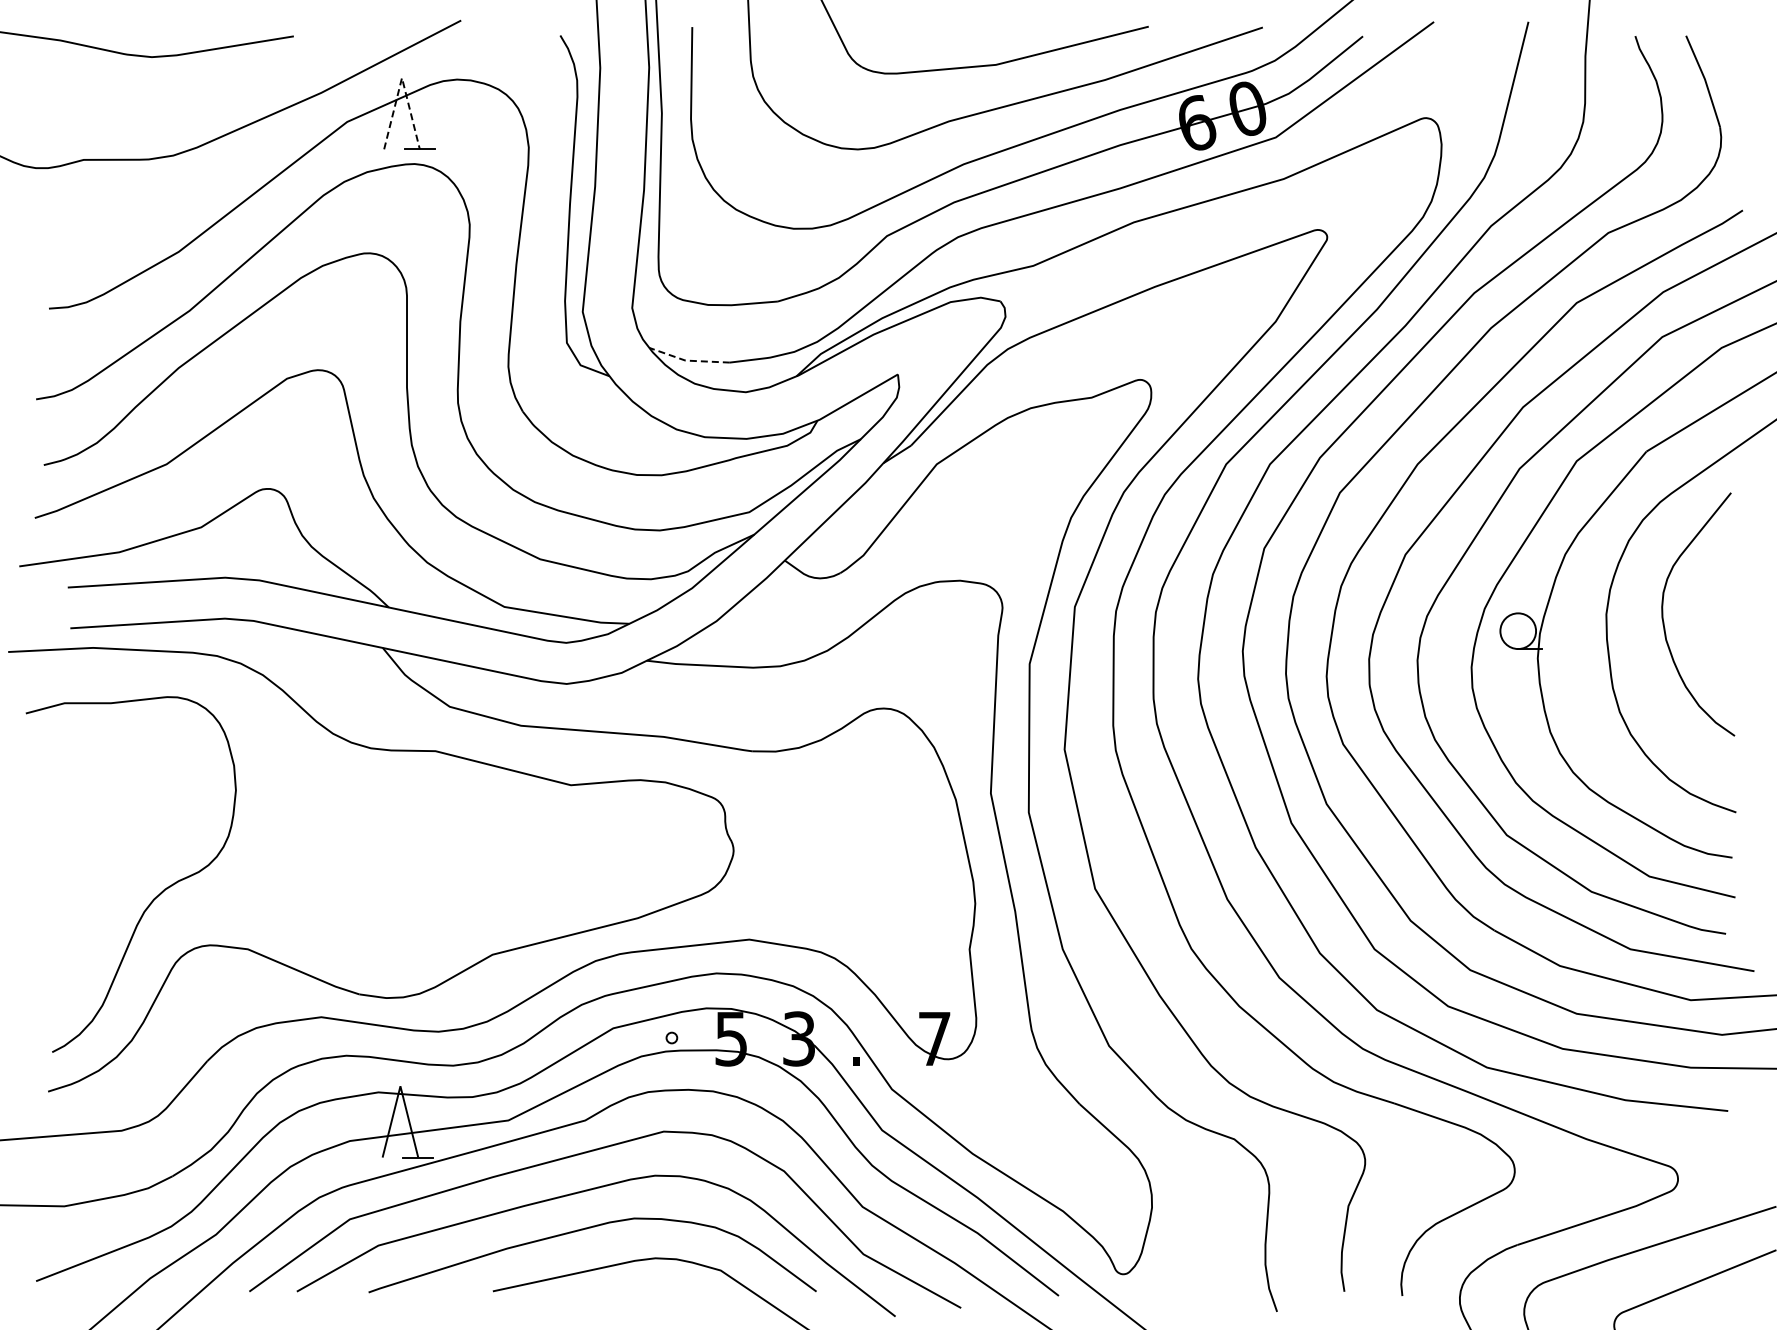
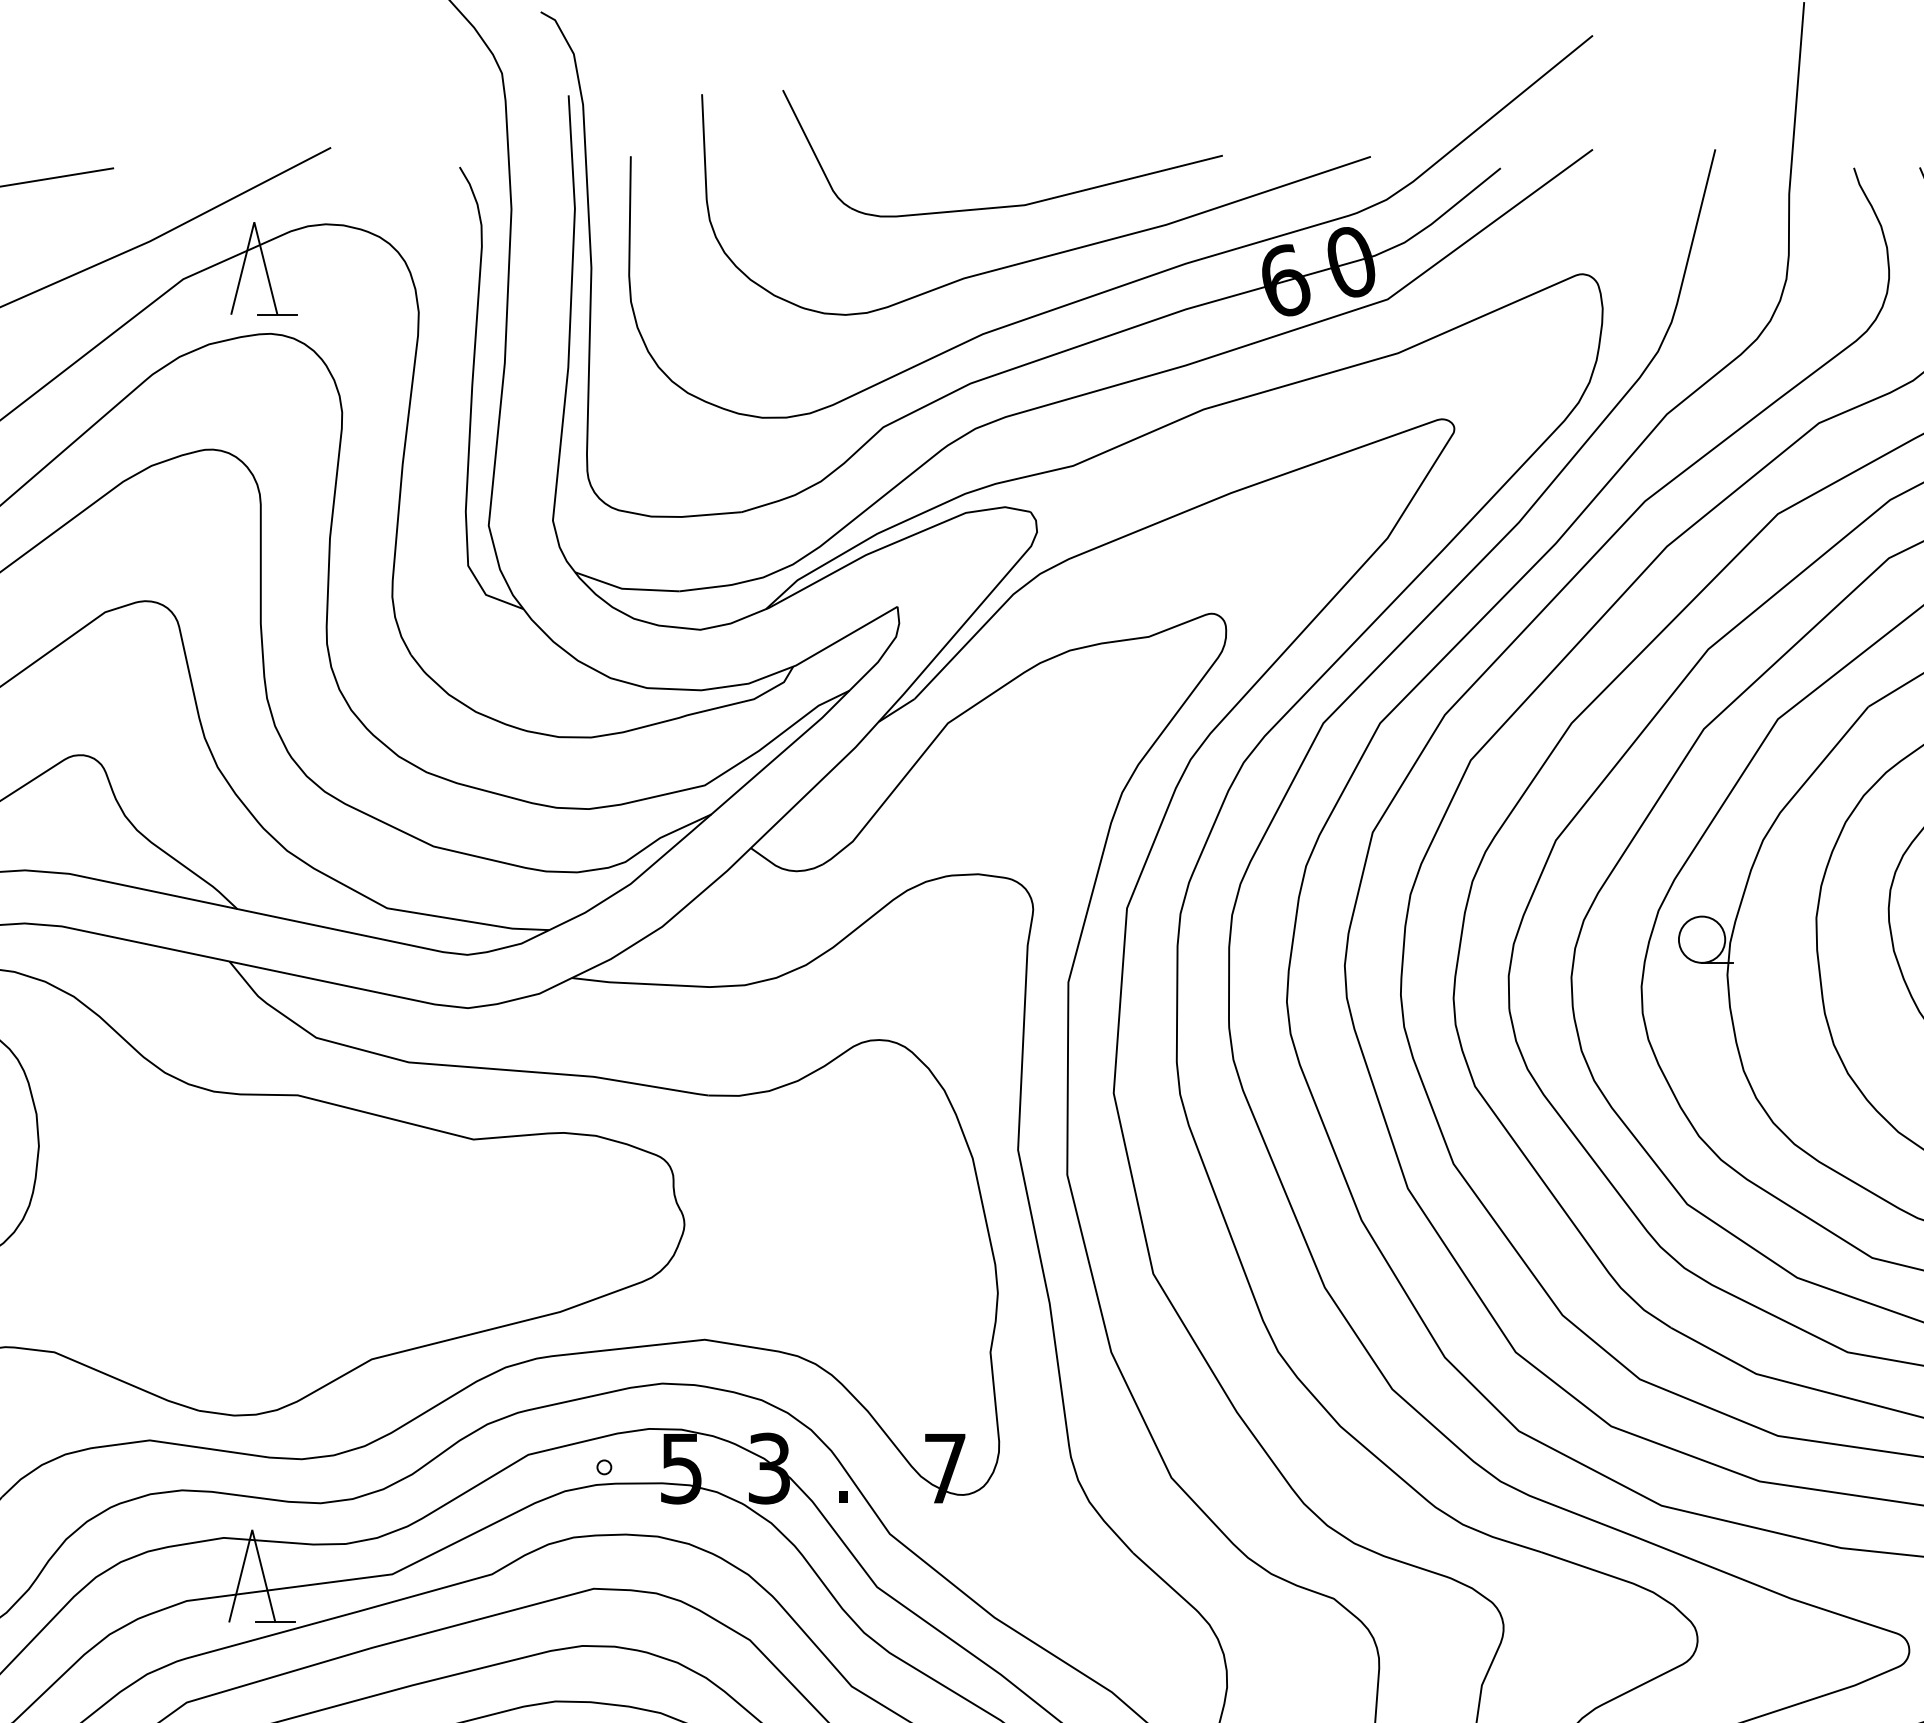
line: (402, 78) -> (254, 222), dashed -> solid
line: (687, 360) -> (624, 588), dashed -> solid

